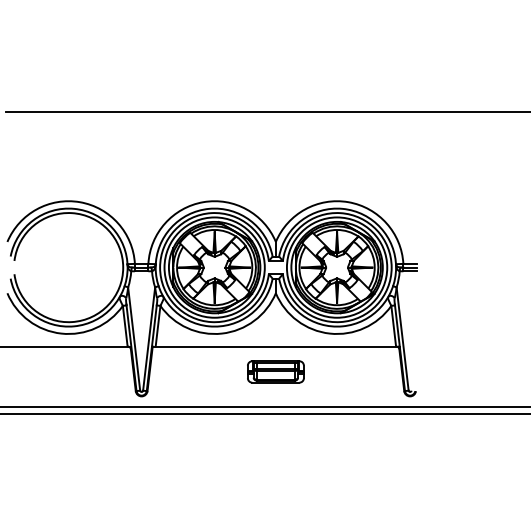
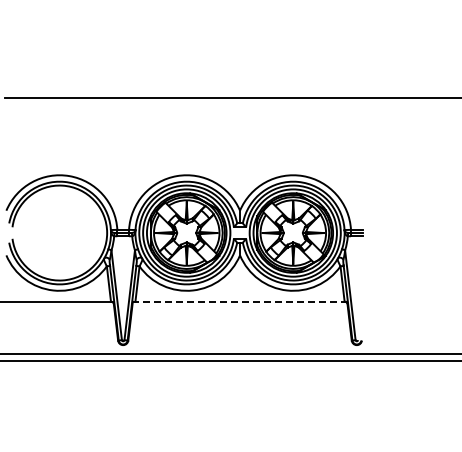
line: (276, 346) -> (240, 301), solid -> dashed
part: (275, 371) -> (239, 323), removed

